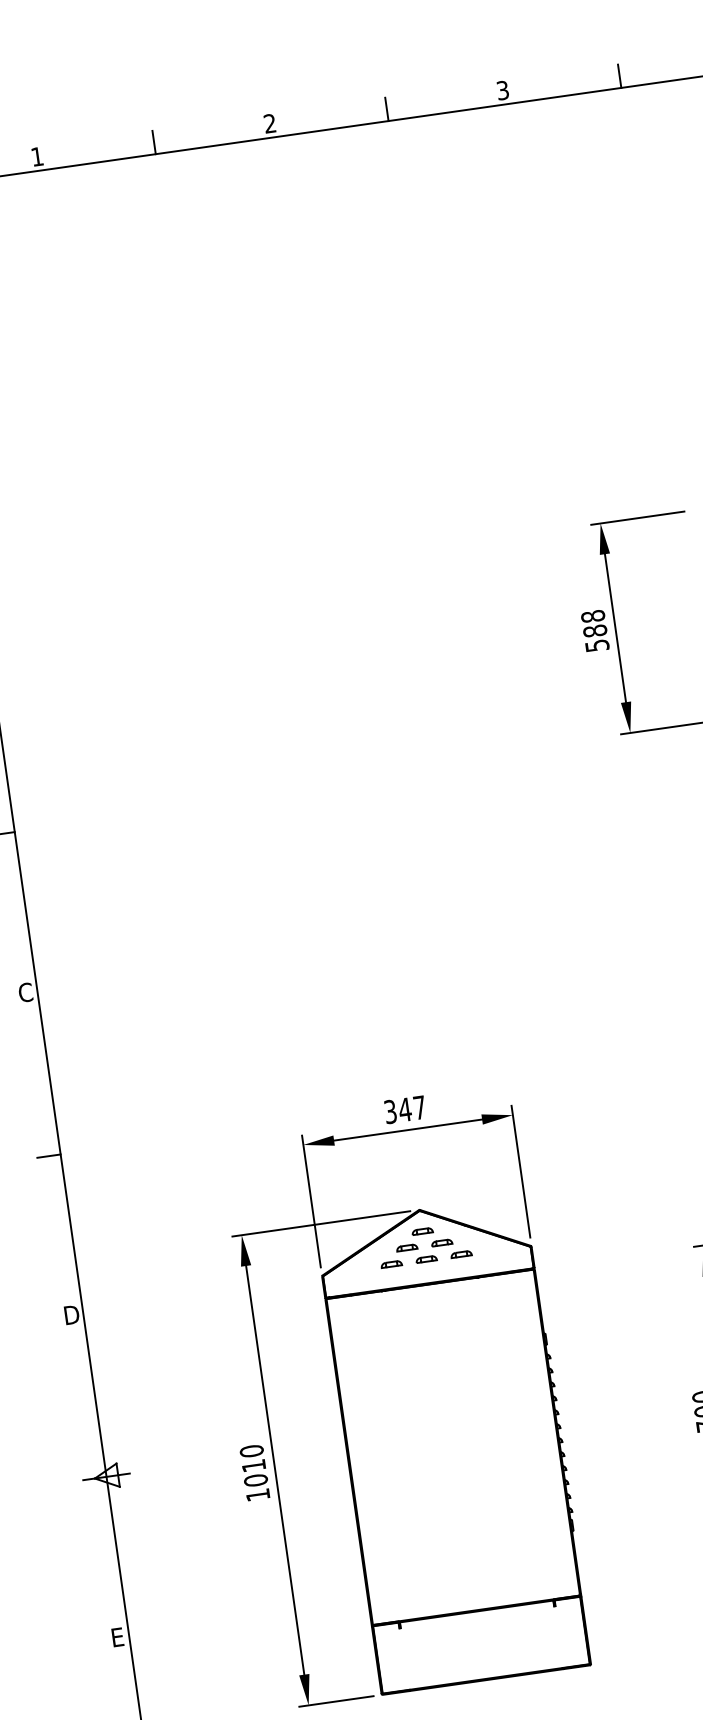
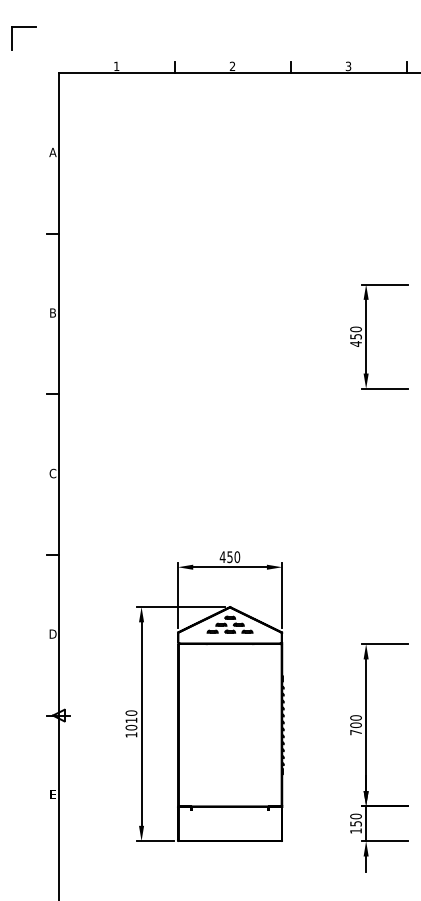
text: (594, 630) -> (355, 336), 588 -> 450
text: (404, 1110) -> (229, 557), 347 -> 450

